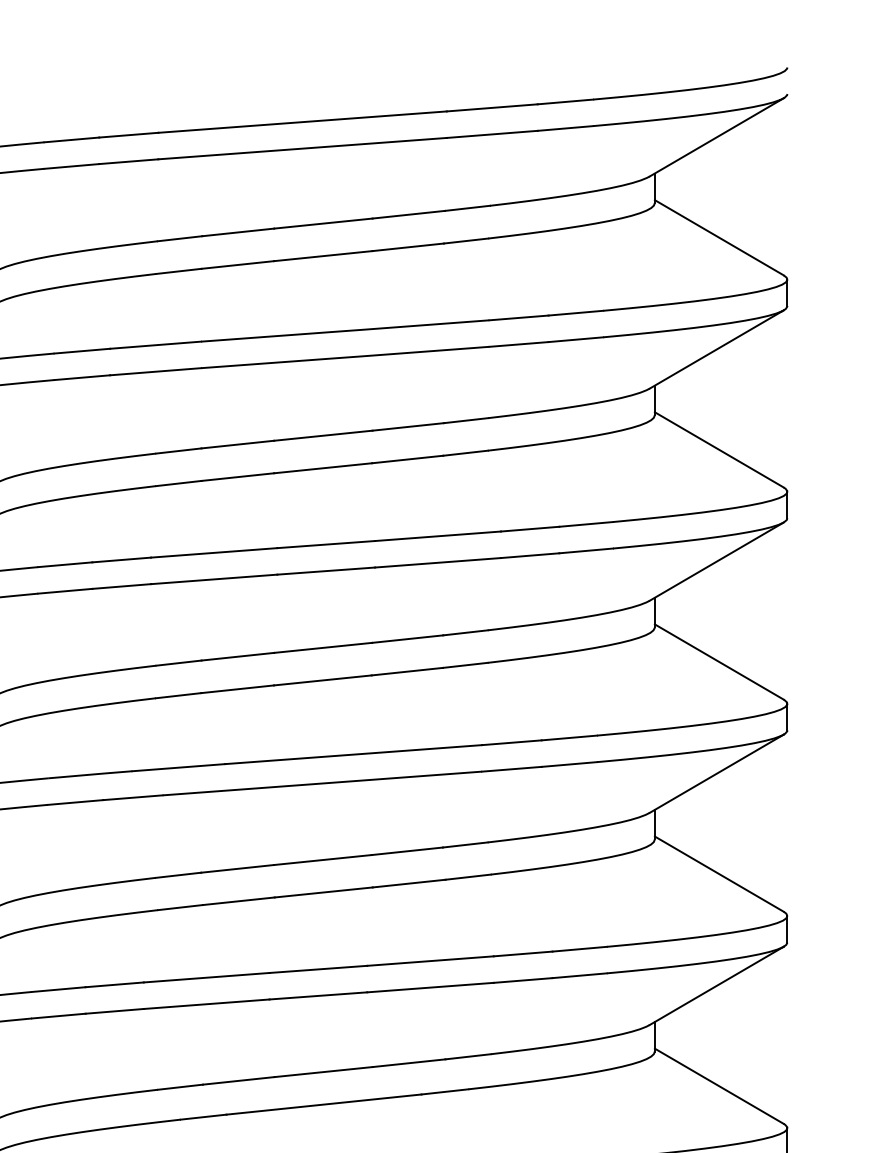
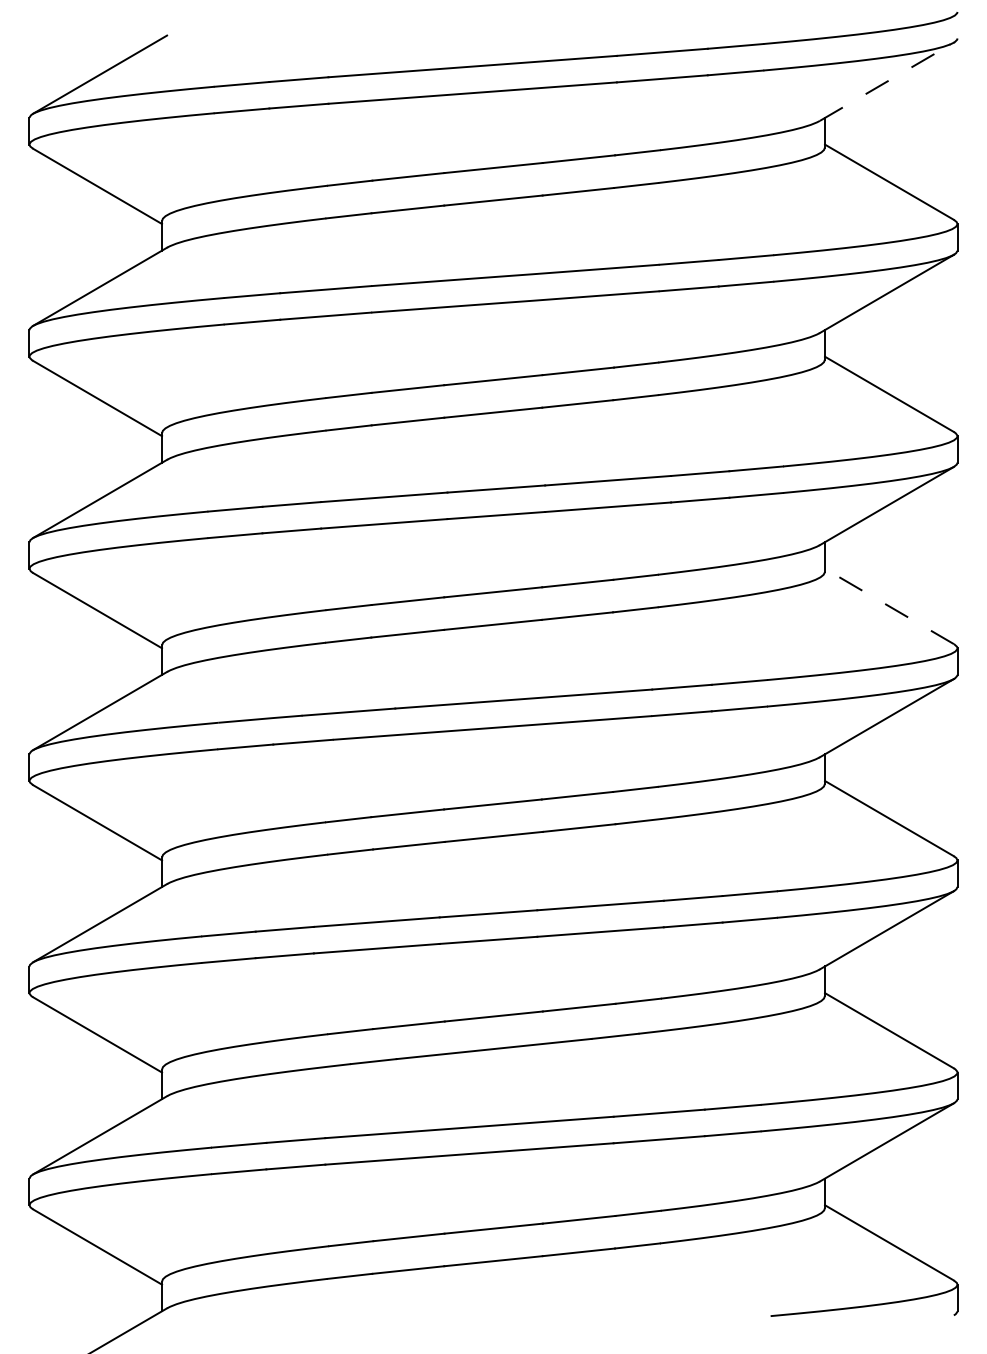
line: (716, 137) -> (886, 81), solid -> dashed
line: (719, 662) -> (889, 606), solid -> dashed

